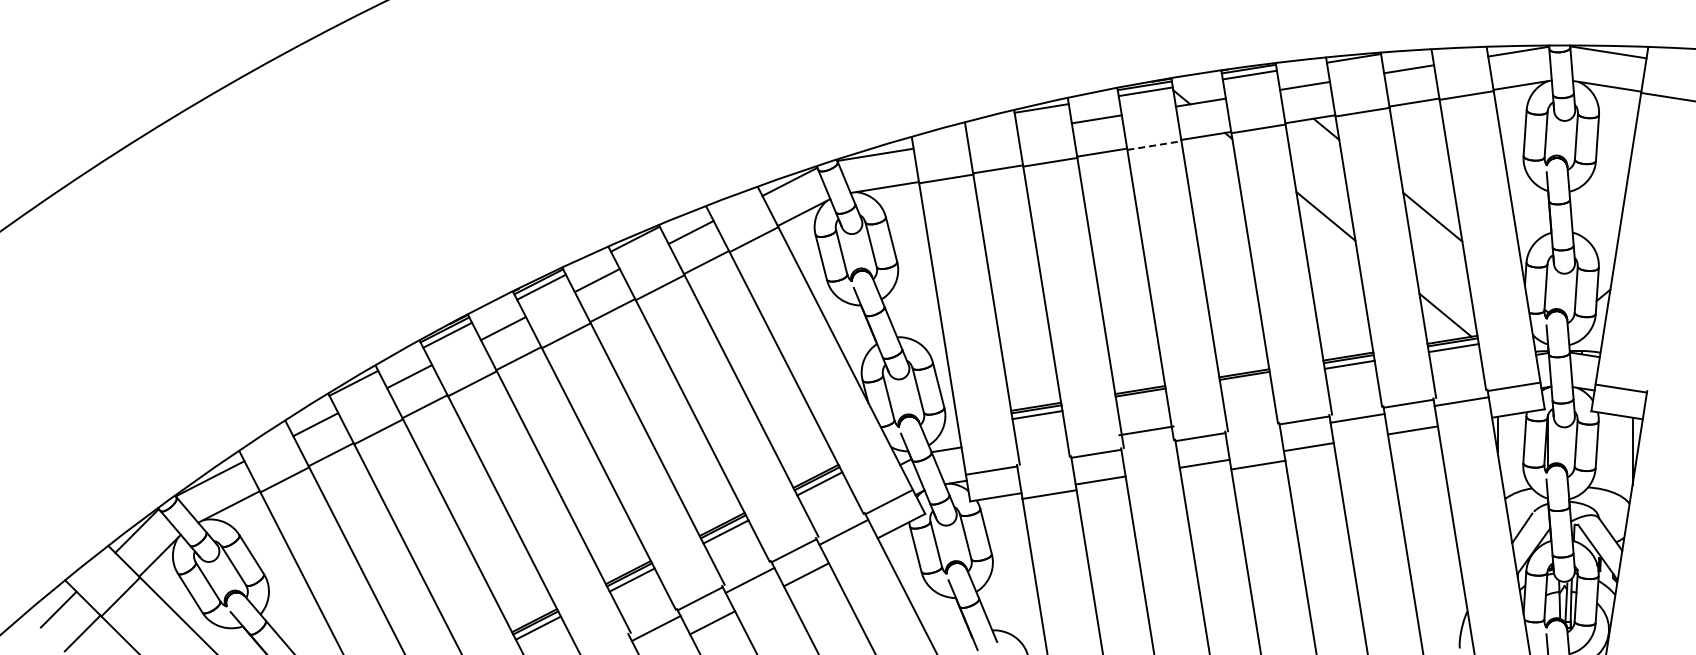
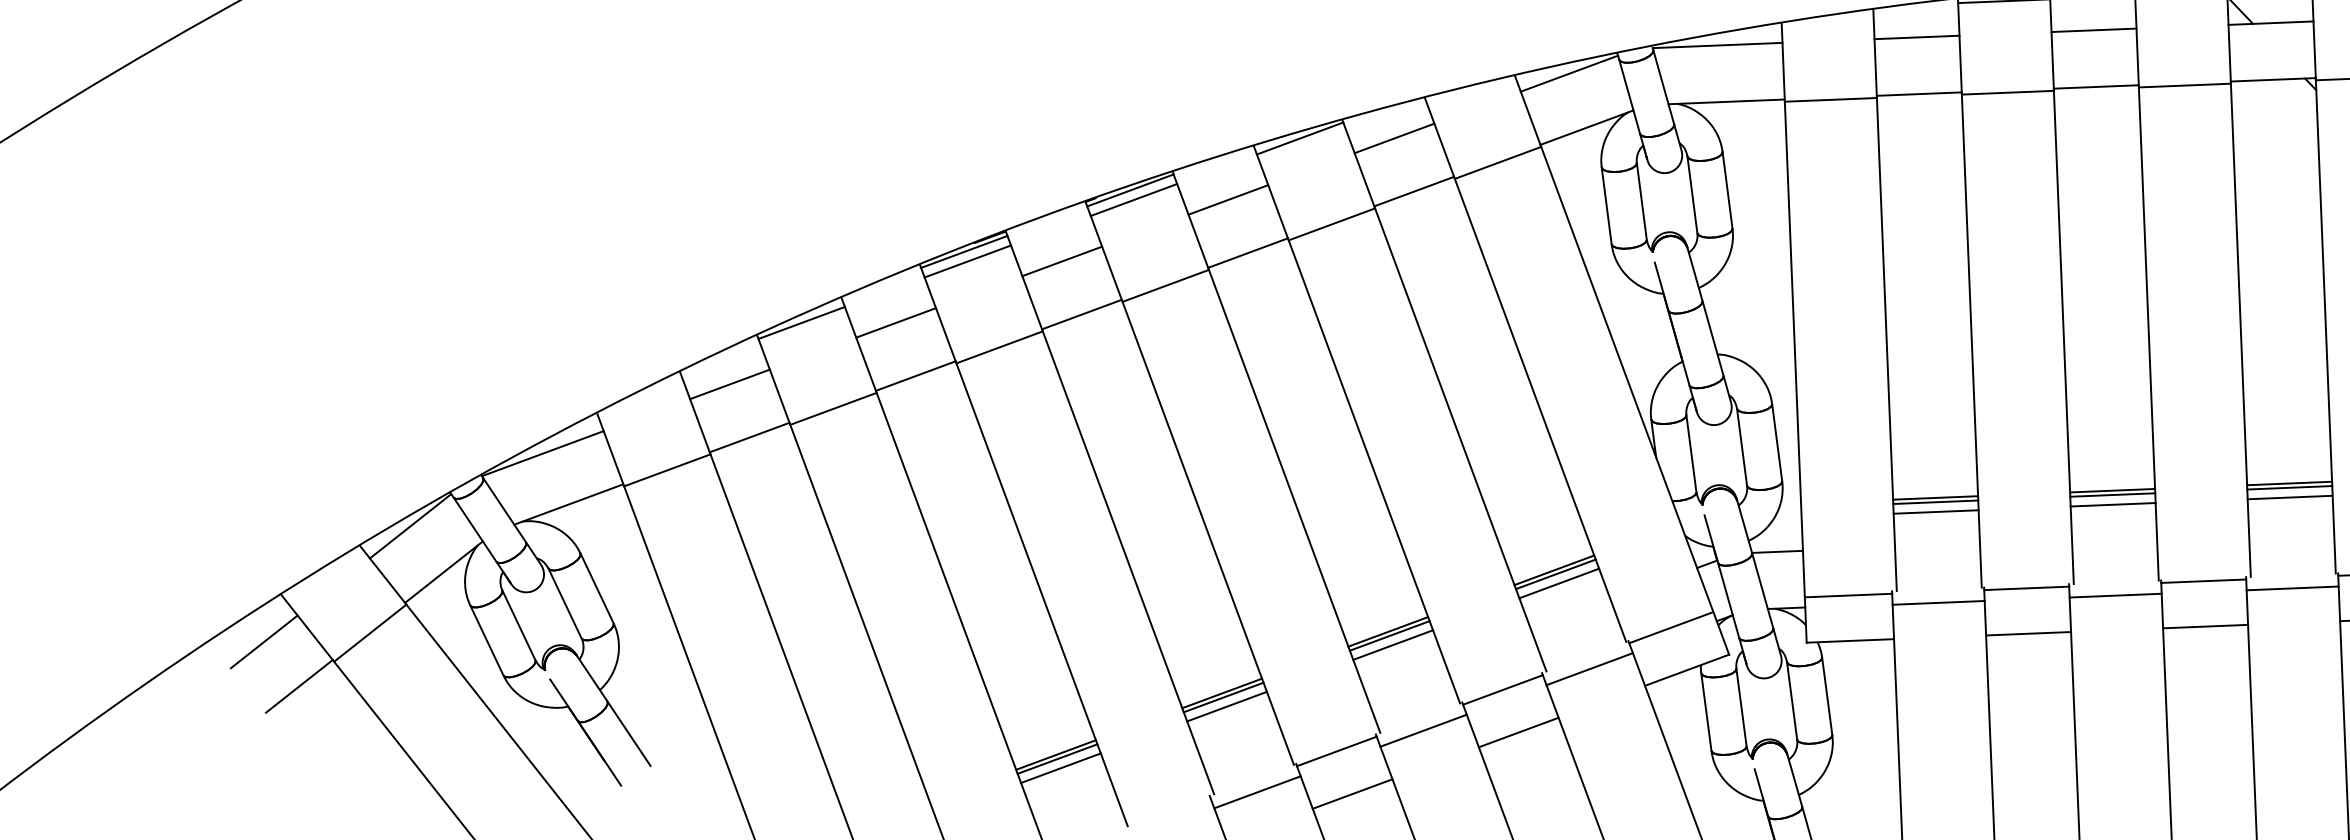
line: (992, 136) -> (1916, 38), added
line: (1154, 145) -> (2185, 85), dashed -> solid
line: (1245, 381) -> (2289, 497), added
line: (1141, 398) -> (2112, 505), added
line: (1146, 430) -> (2115, 595), moved
line: (1258, 464) -> (2292, 587), moved
line: (1049, 494) -> (1938, 602), moved

